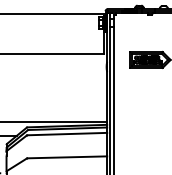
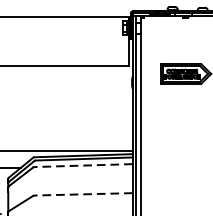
line: (67, 134) -> (83, 166), solid -> dashed
line: (67, 157) -> (83, 194), solid -> dashed

